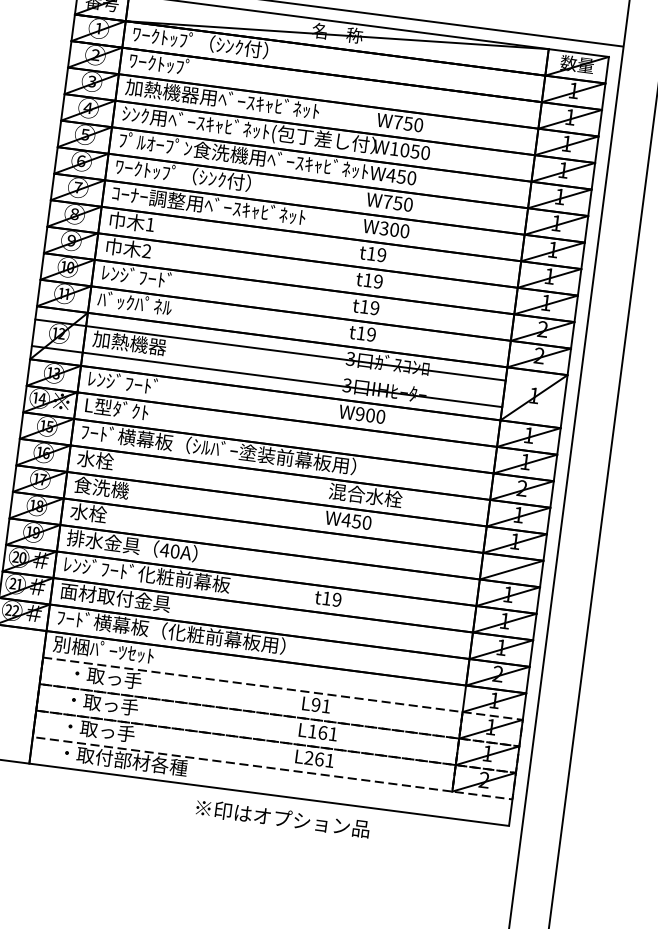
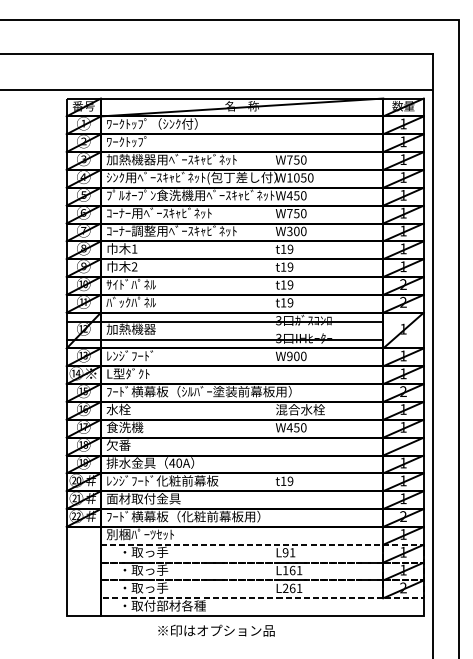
text: (194, 175) -> (159, 212), ﾜｰｸﾄｯﾌﾟ（ｼﾝｸ付） -> ｺｰﾅｰ用ﾍﾞｰｽｷｬﾋﾞﾈｯﾄ
text: (137, 275) -> (130, 283), ﾚﾝｼﾞﾌｰﾄﾞ -> ｻｲﾄﾞﾊﾟﾈﾙ
text: (88, 512) -> (118, 444), 水栓 -> 欠番
text: (282, 818) -> (216, 630), moved

